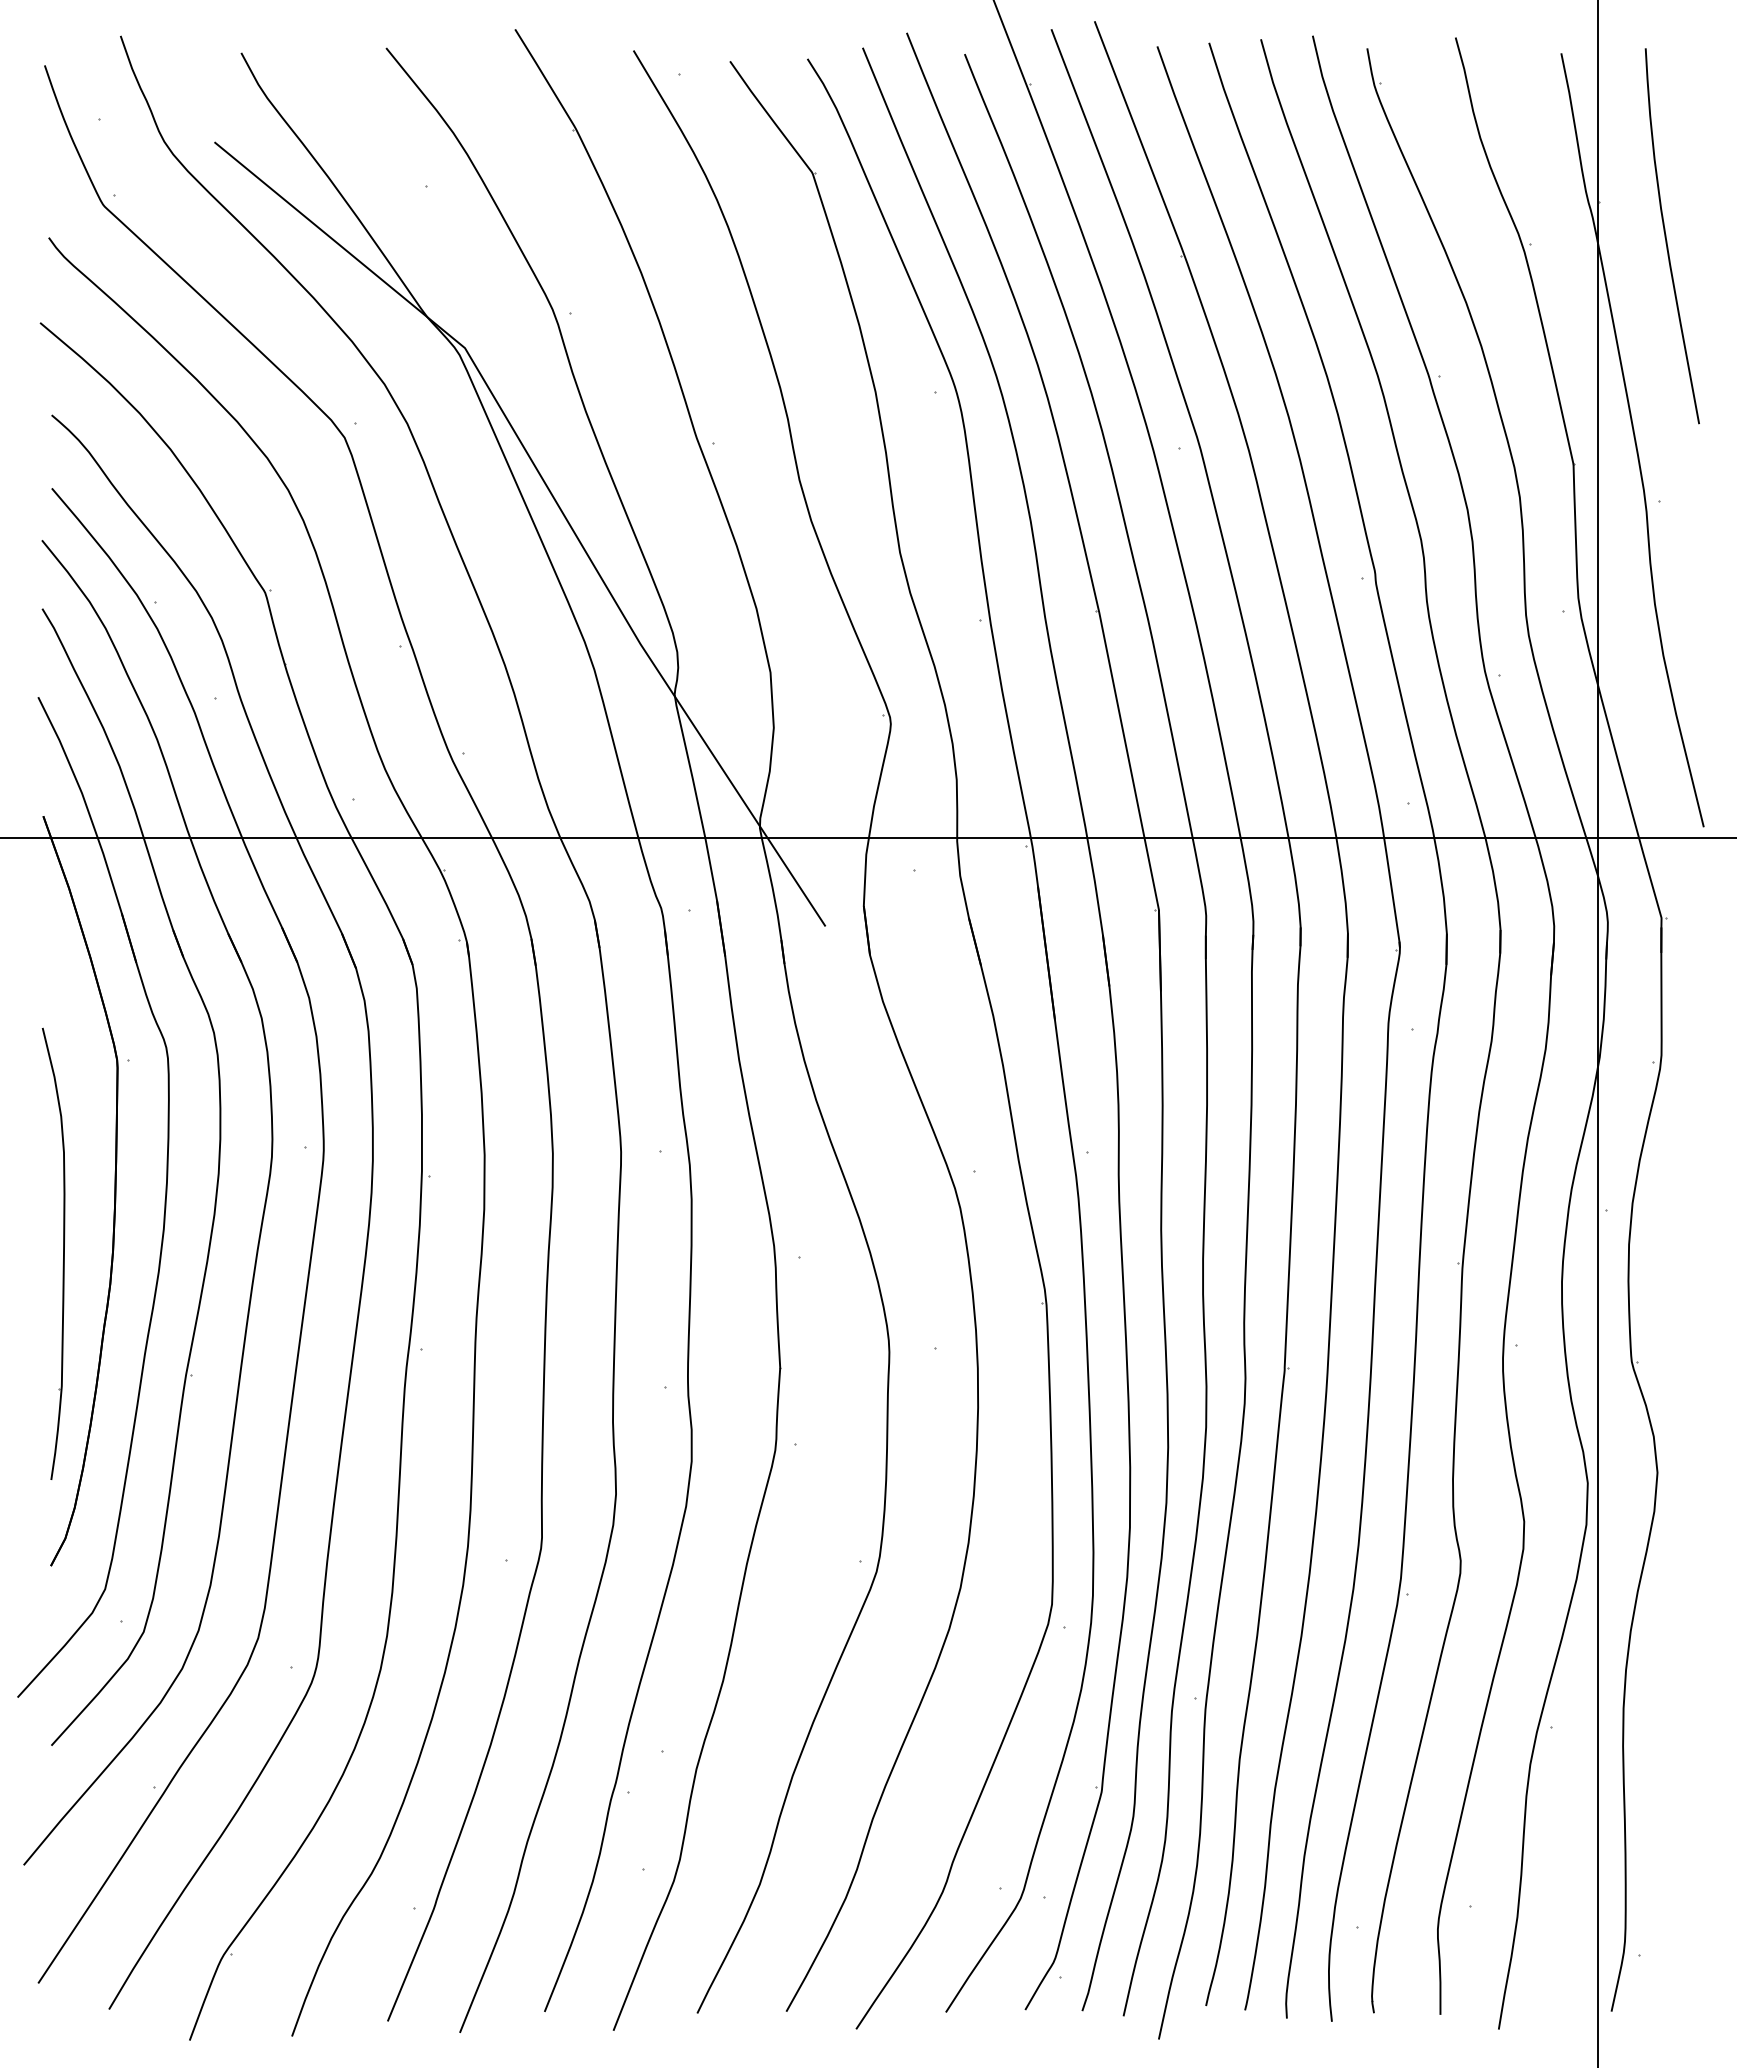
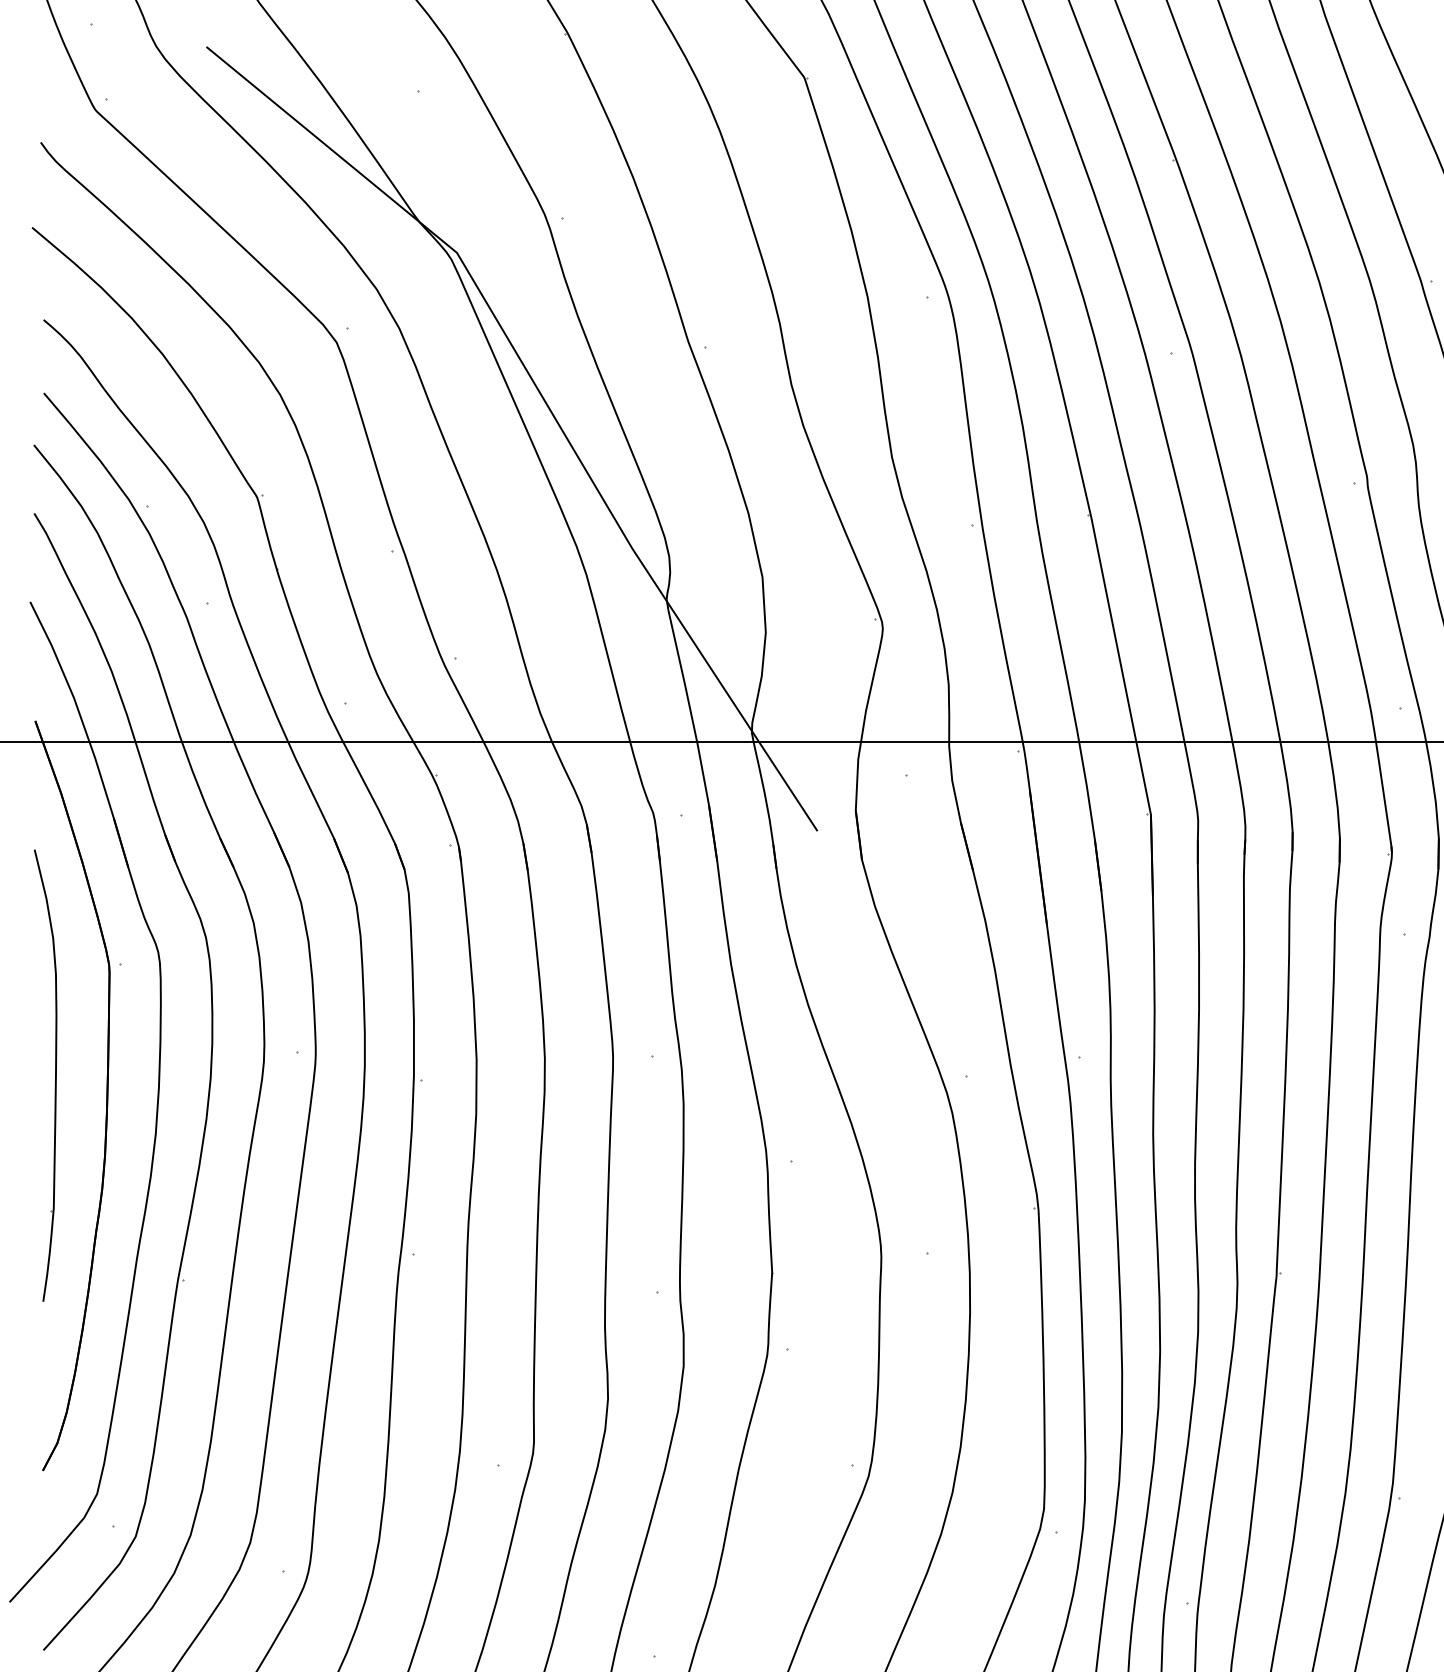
part: (63, 1253) -> (55, 1075), moved

